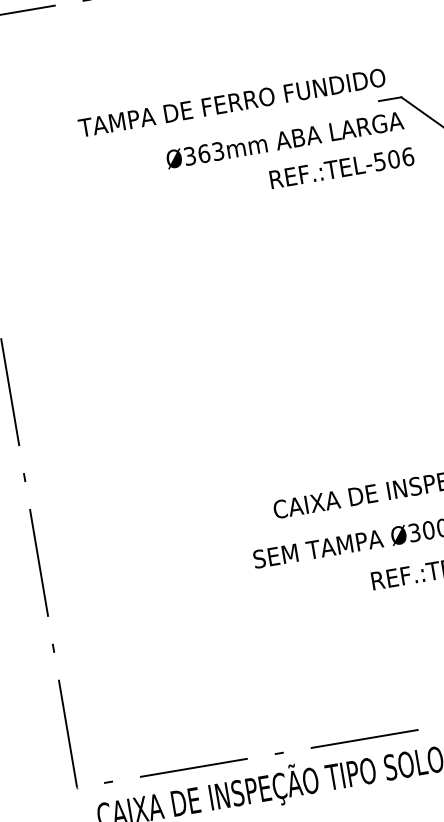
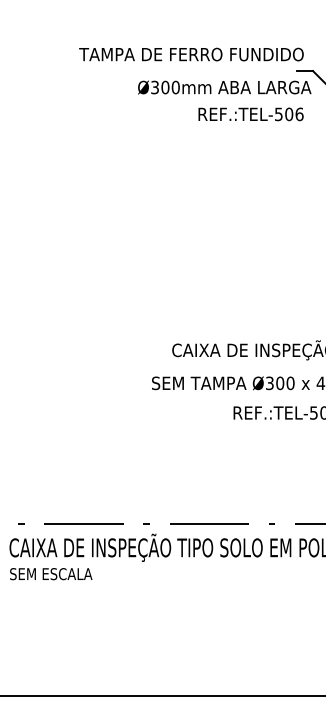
text: (211, 152) -> (170, 87), Ø363mm -> Ø300mm
text: (341, 168) -> (250, 114), moved

